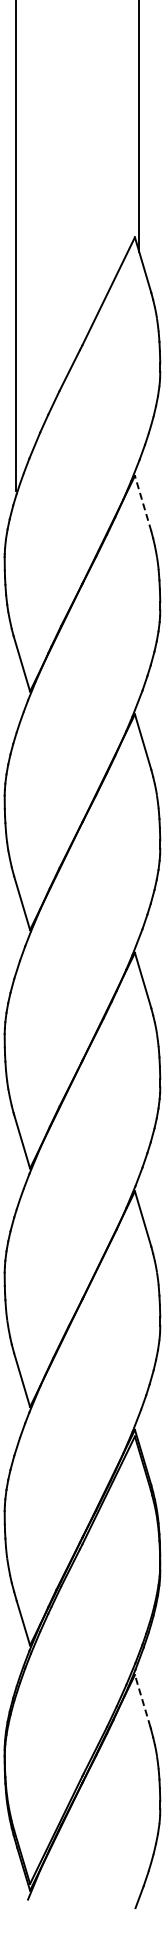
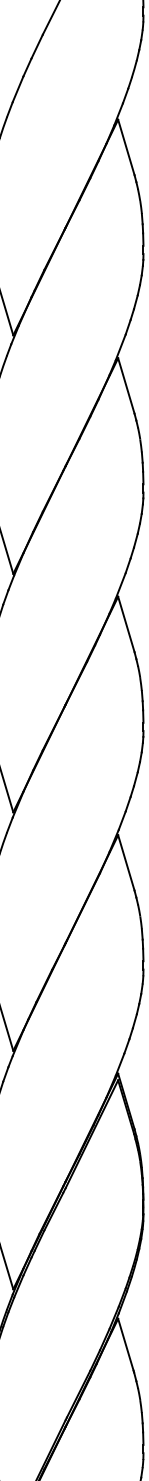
line: (143, 503) -> (126, 147), dashed -> solid
line: (142, 1700) -> (125, 1344), dashed -> solid

